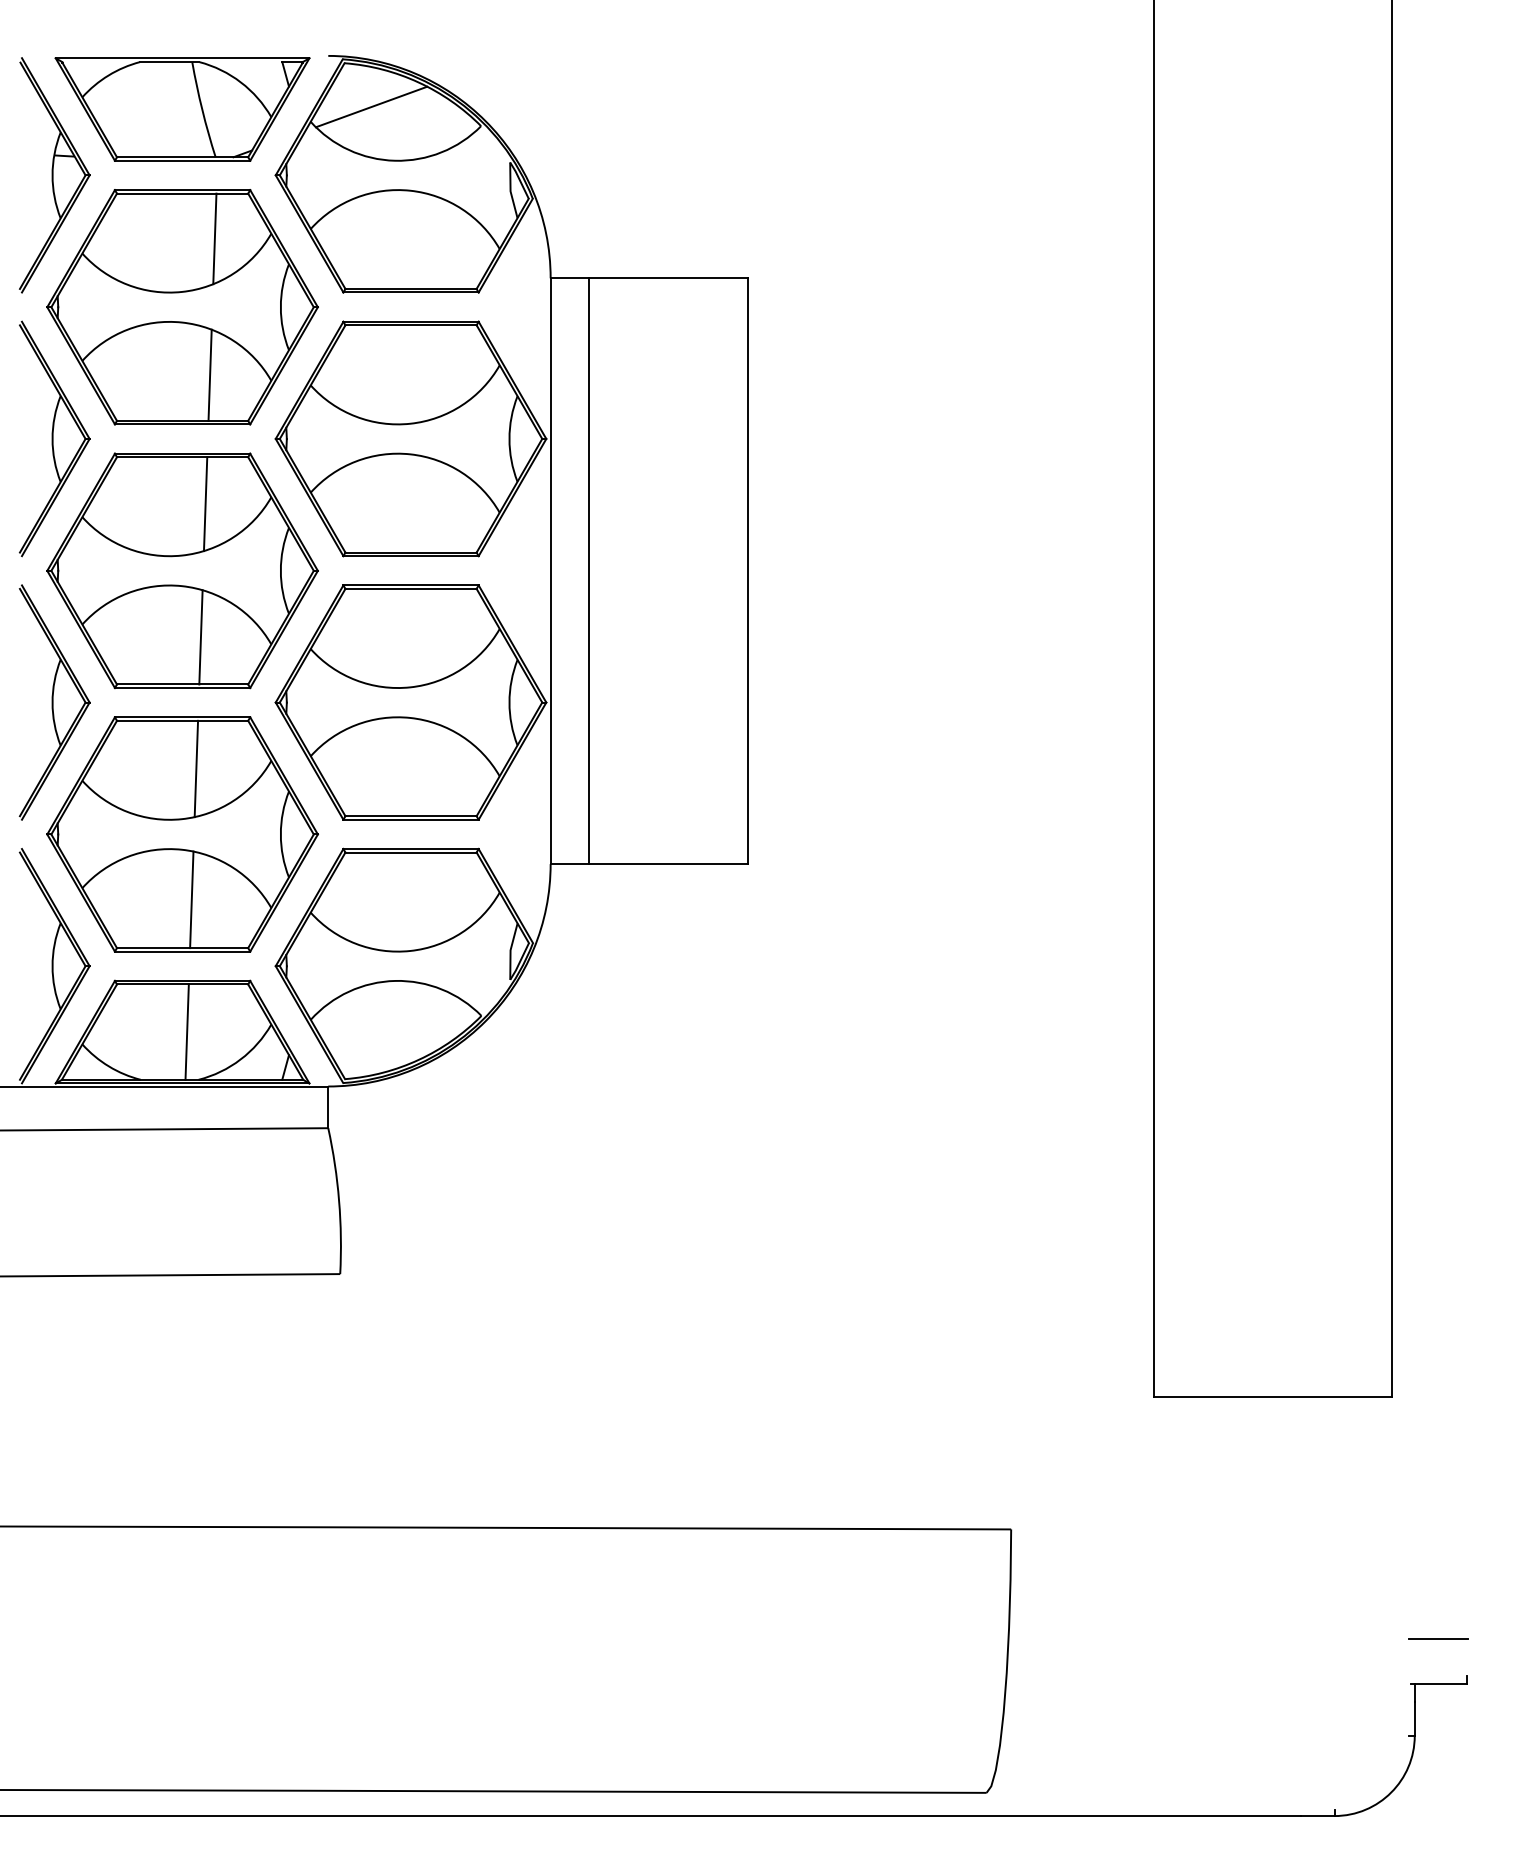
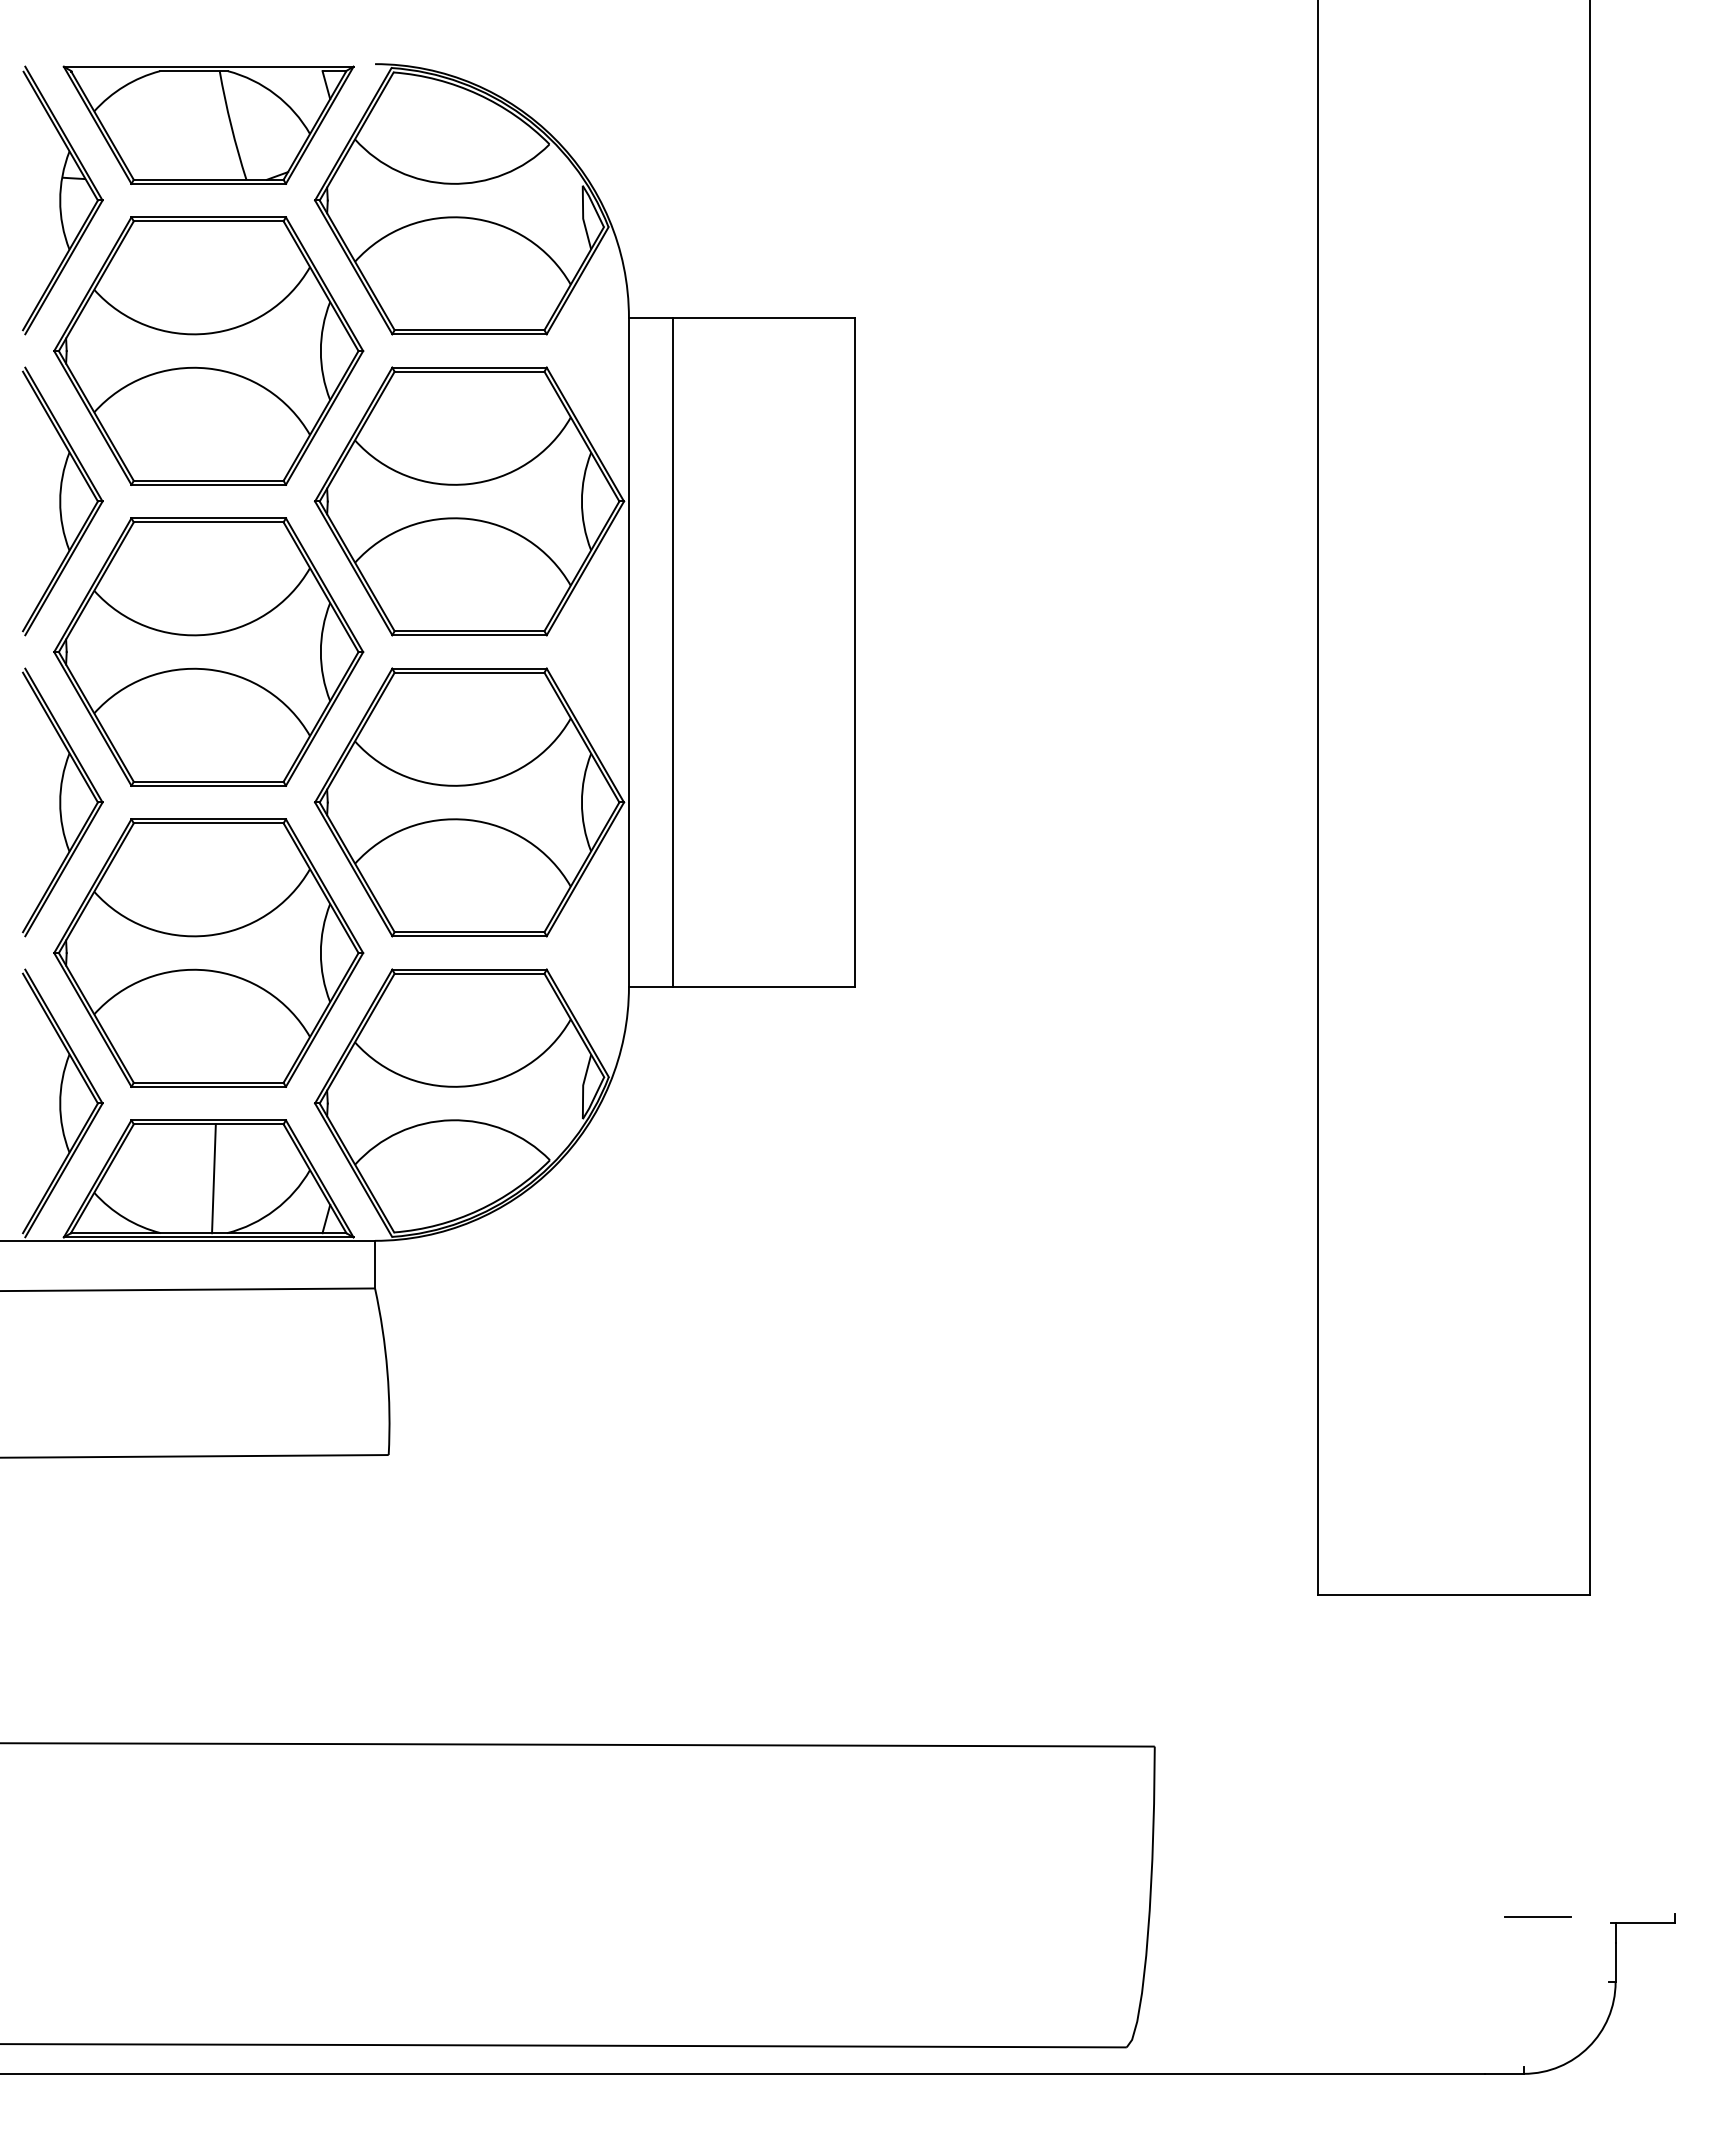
line: (371, 107) -> (424, 122), removed
line: (214, 238) -> (245, 272), removed
line: (209, 375) -> (239, 428), removed
line: (205, 503) -> (234, 575), removed
line: (200, 636) -> (229, 727), removed
line: (196, 769) -> (224, 878), removed
line: (192, 899) -> (219, 1027), removed
line: (1438, 1638) -> (1537, 1916), moved

